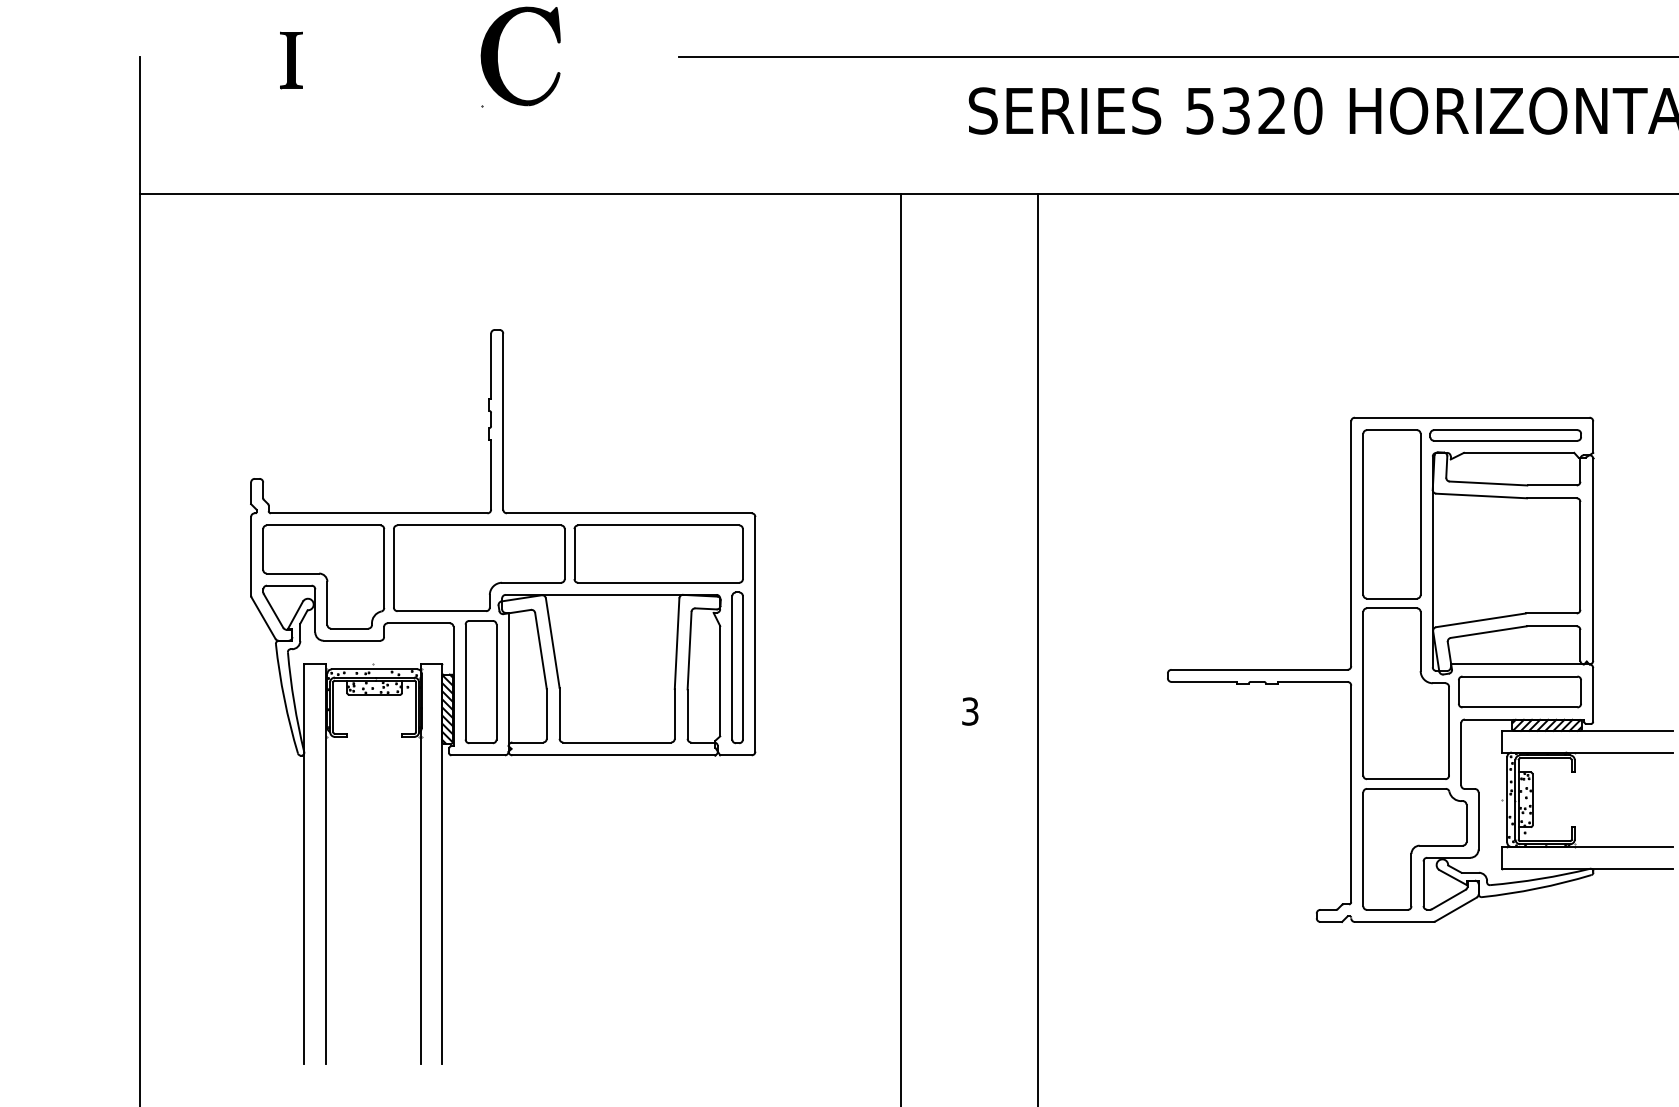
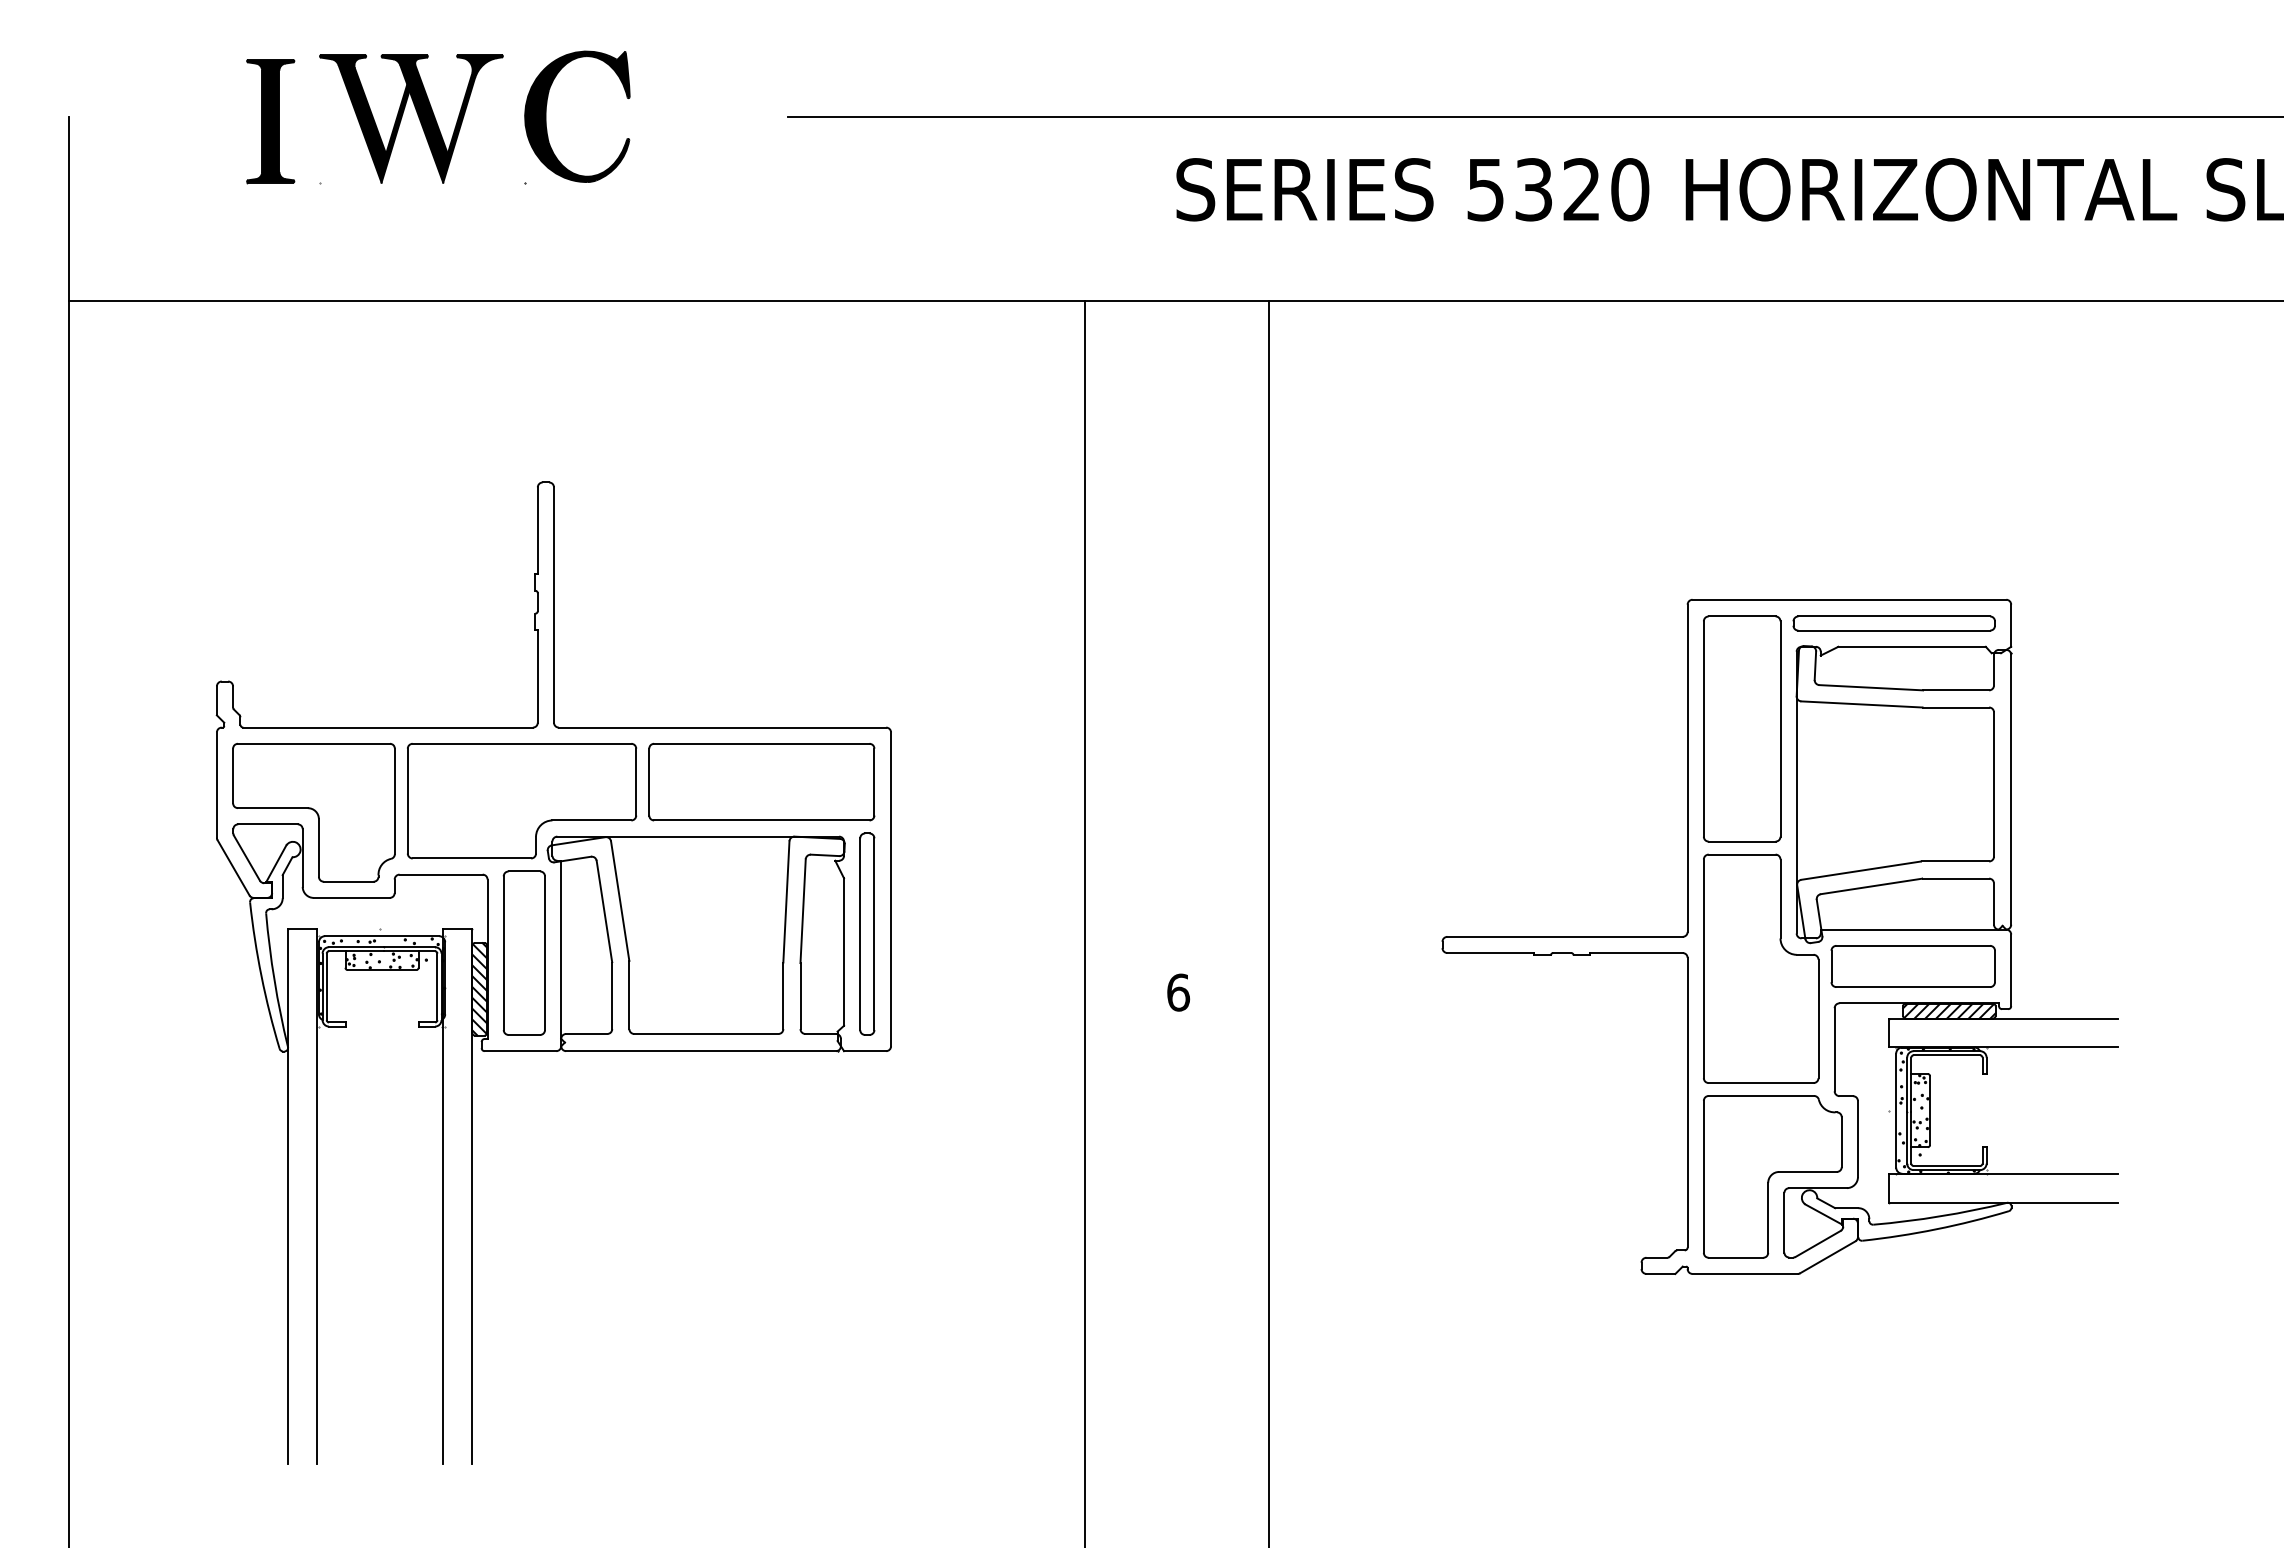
part: (401, 57) -> (418, 118), added
part: (291, 59) -> (270, 121), size x1.67
text: (970, 711) -> (1178, 992), 3 -> 6

